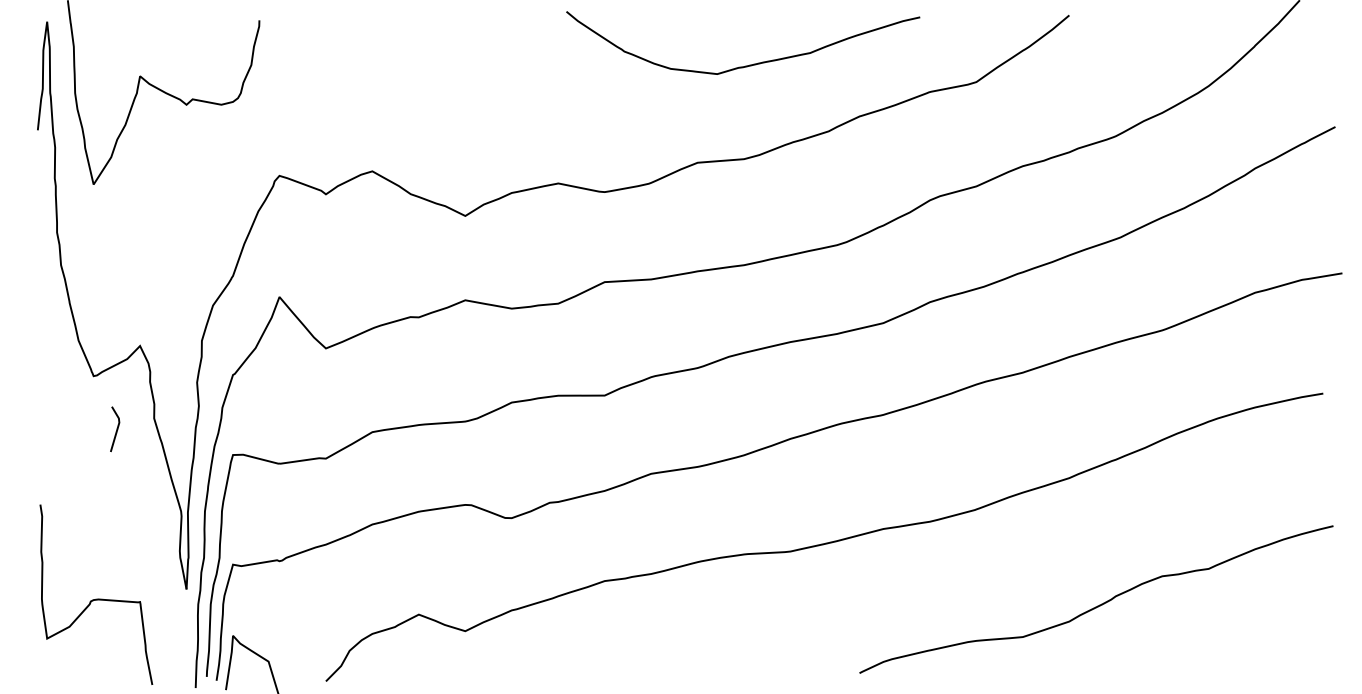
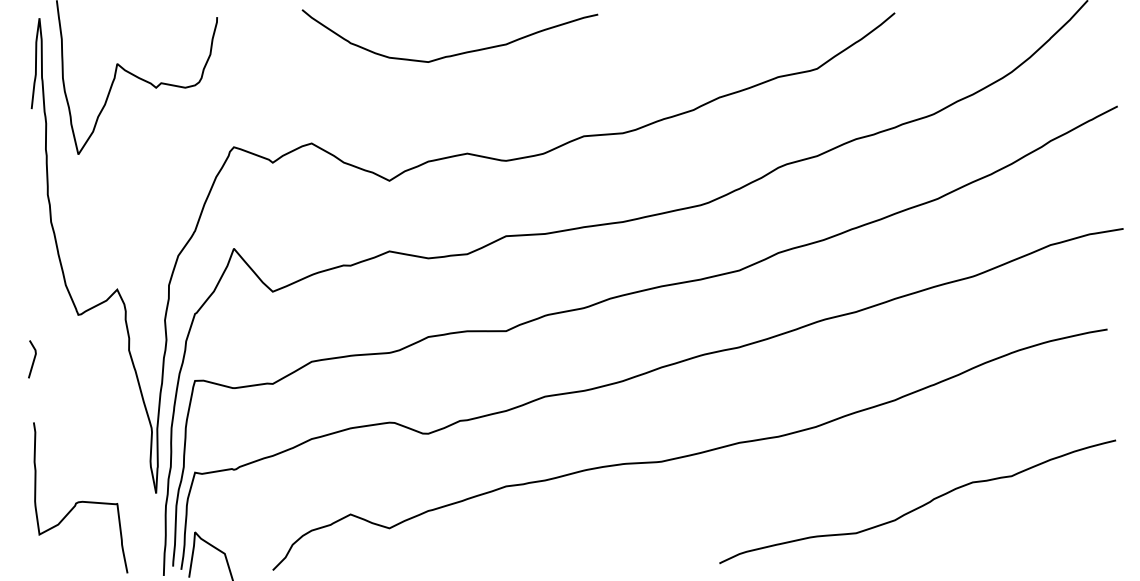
curve: (746, 65) -> (452, 54), moved
line: (116, 429) -> (33, 359), moved

